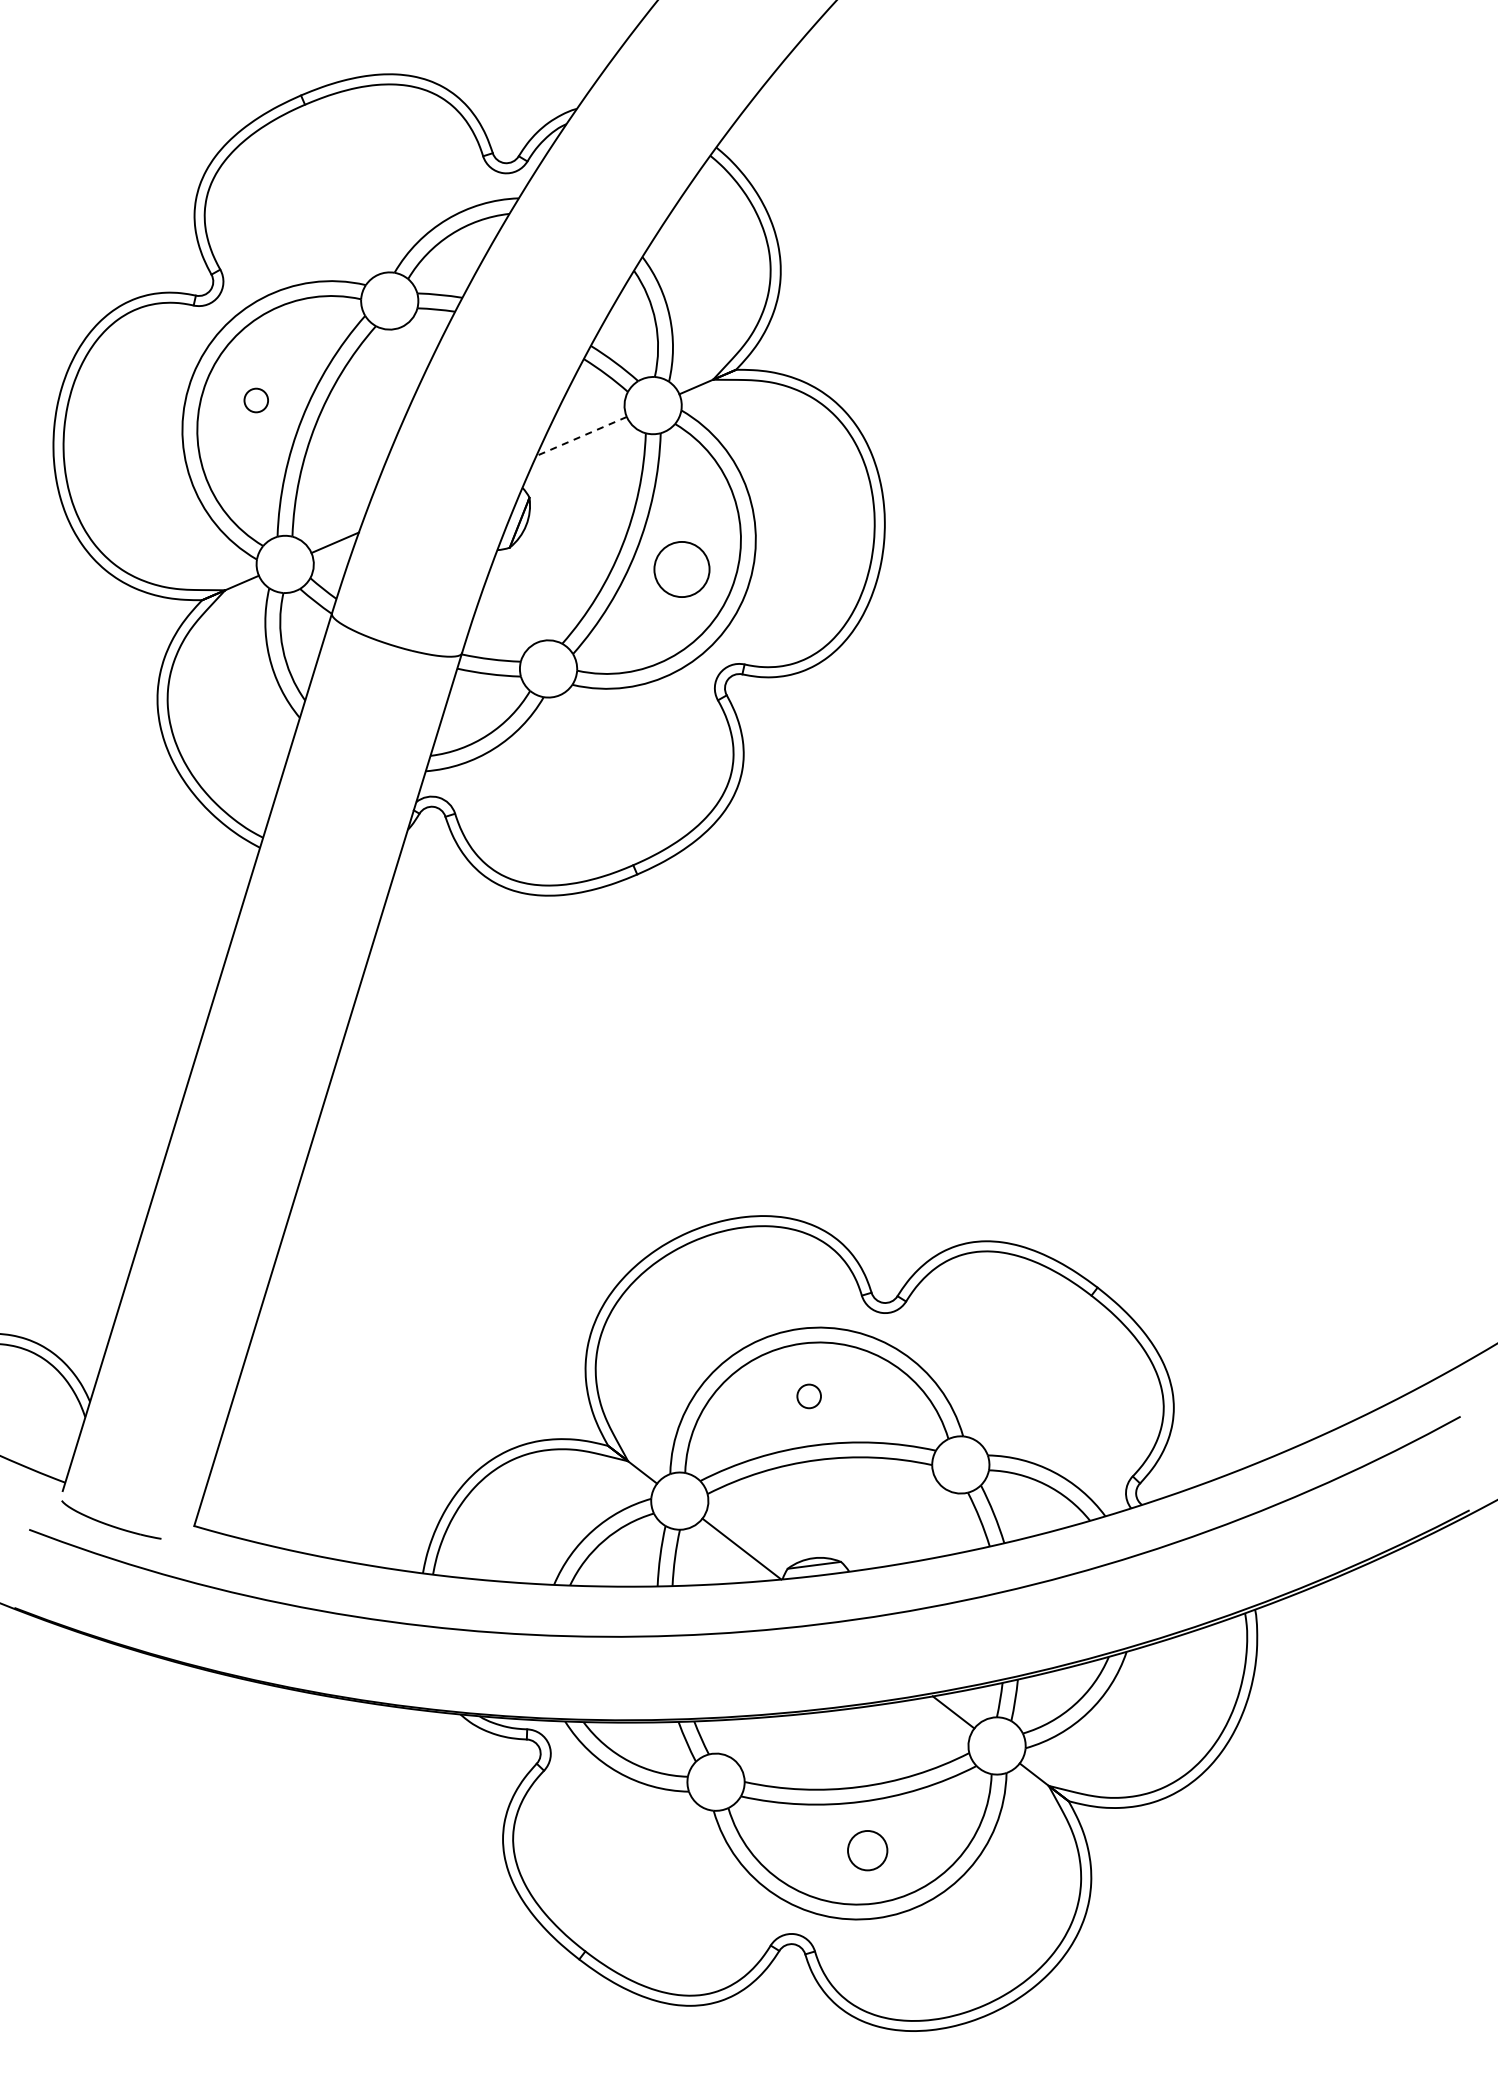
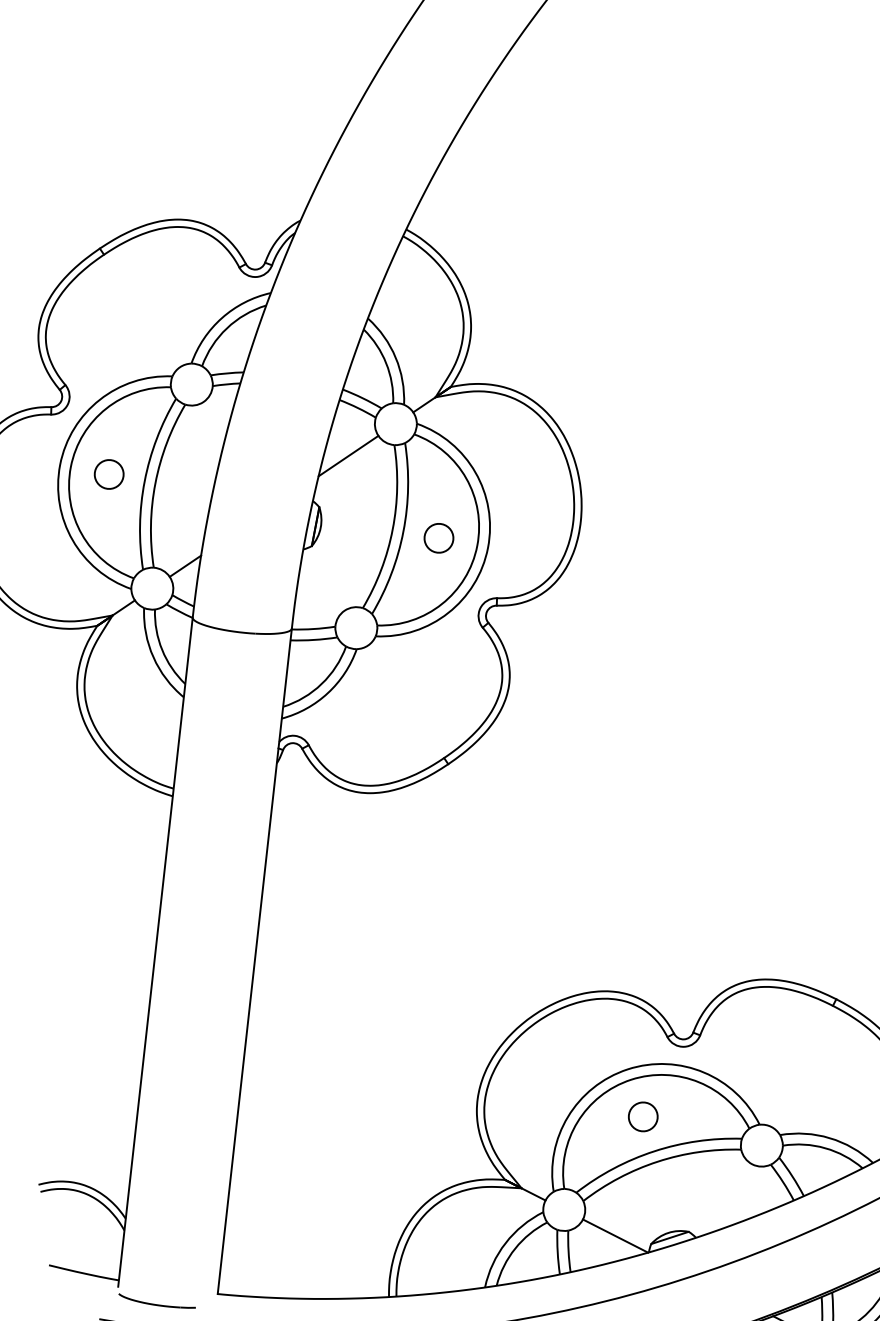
circle: (256, 400) -> (109, 474), size x1.67
line: (581, 436) -> (348, 456), dashed -> solid
circle: (681, 569) -> (438, 538), size x0.71
circle: (808, 1396) -> (642, 1117), size x1.67

